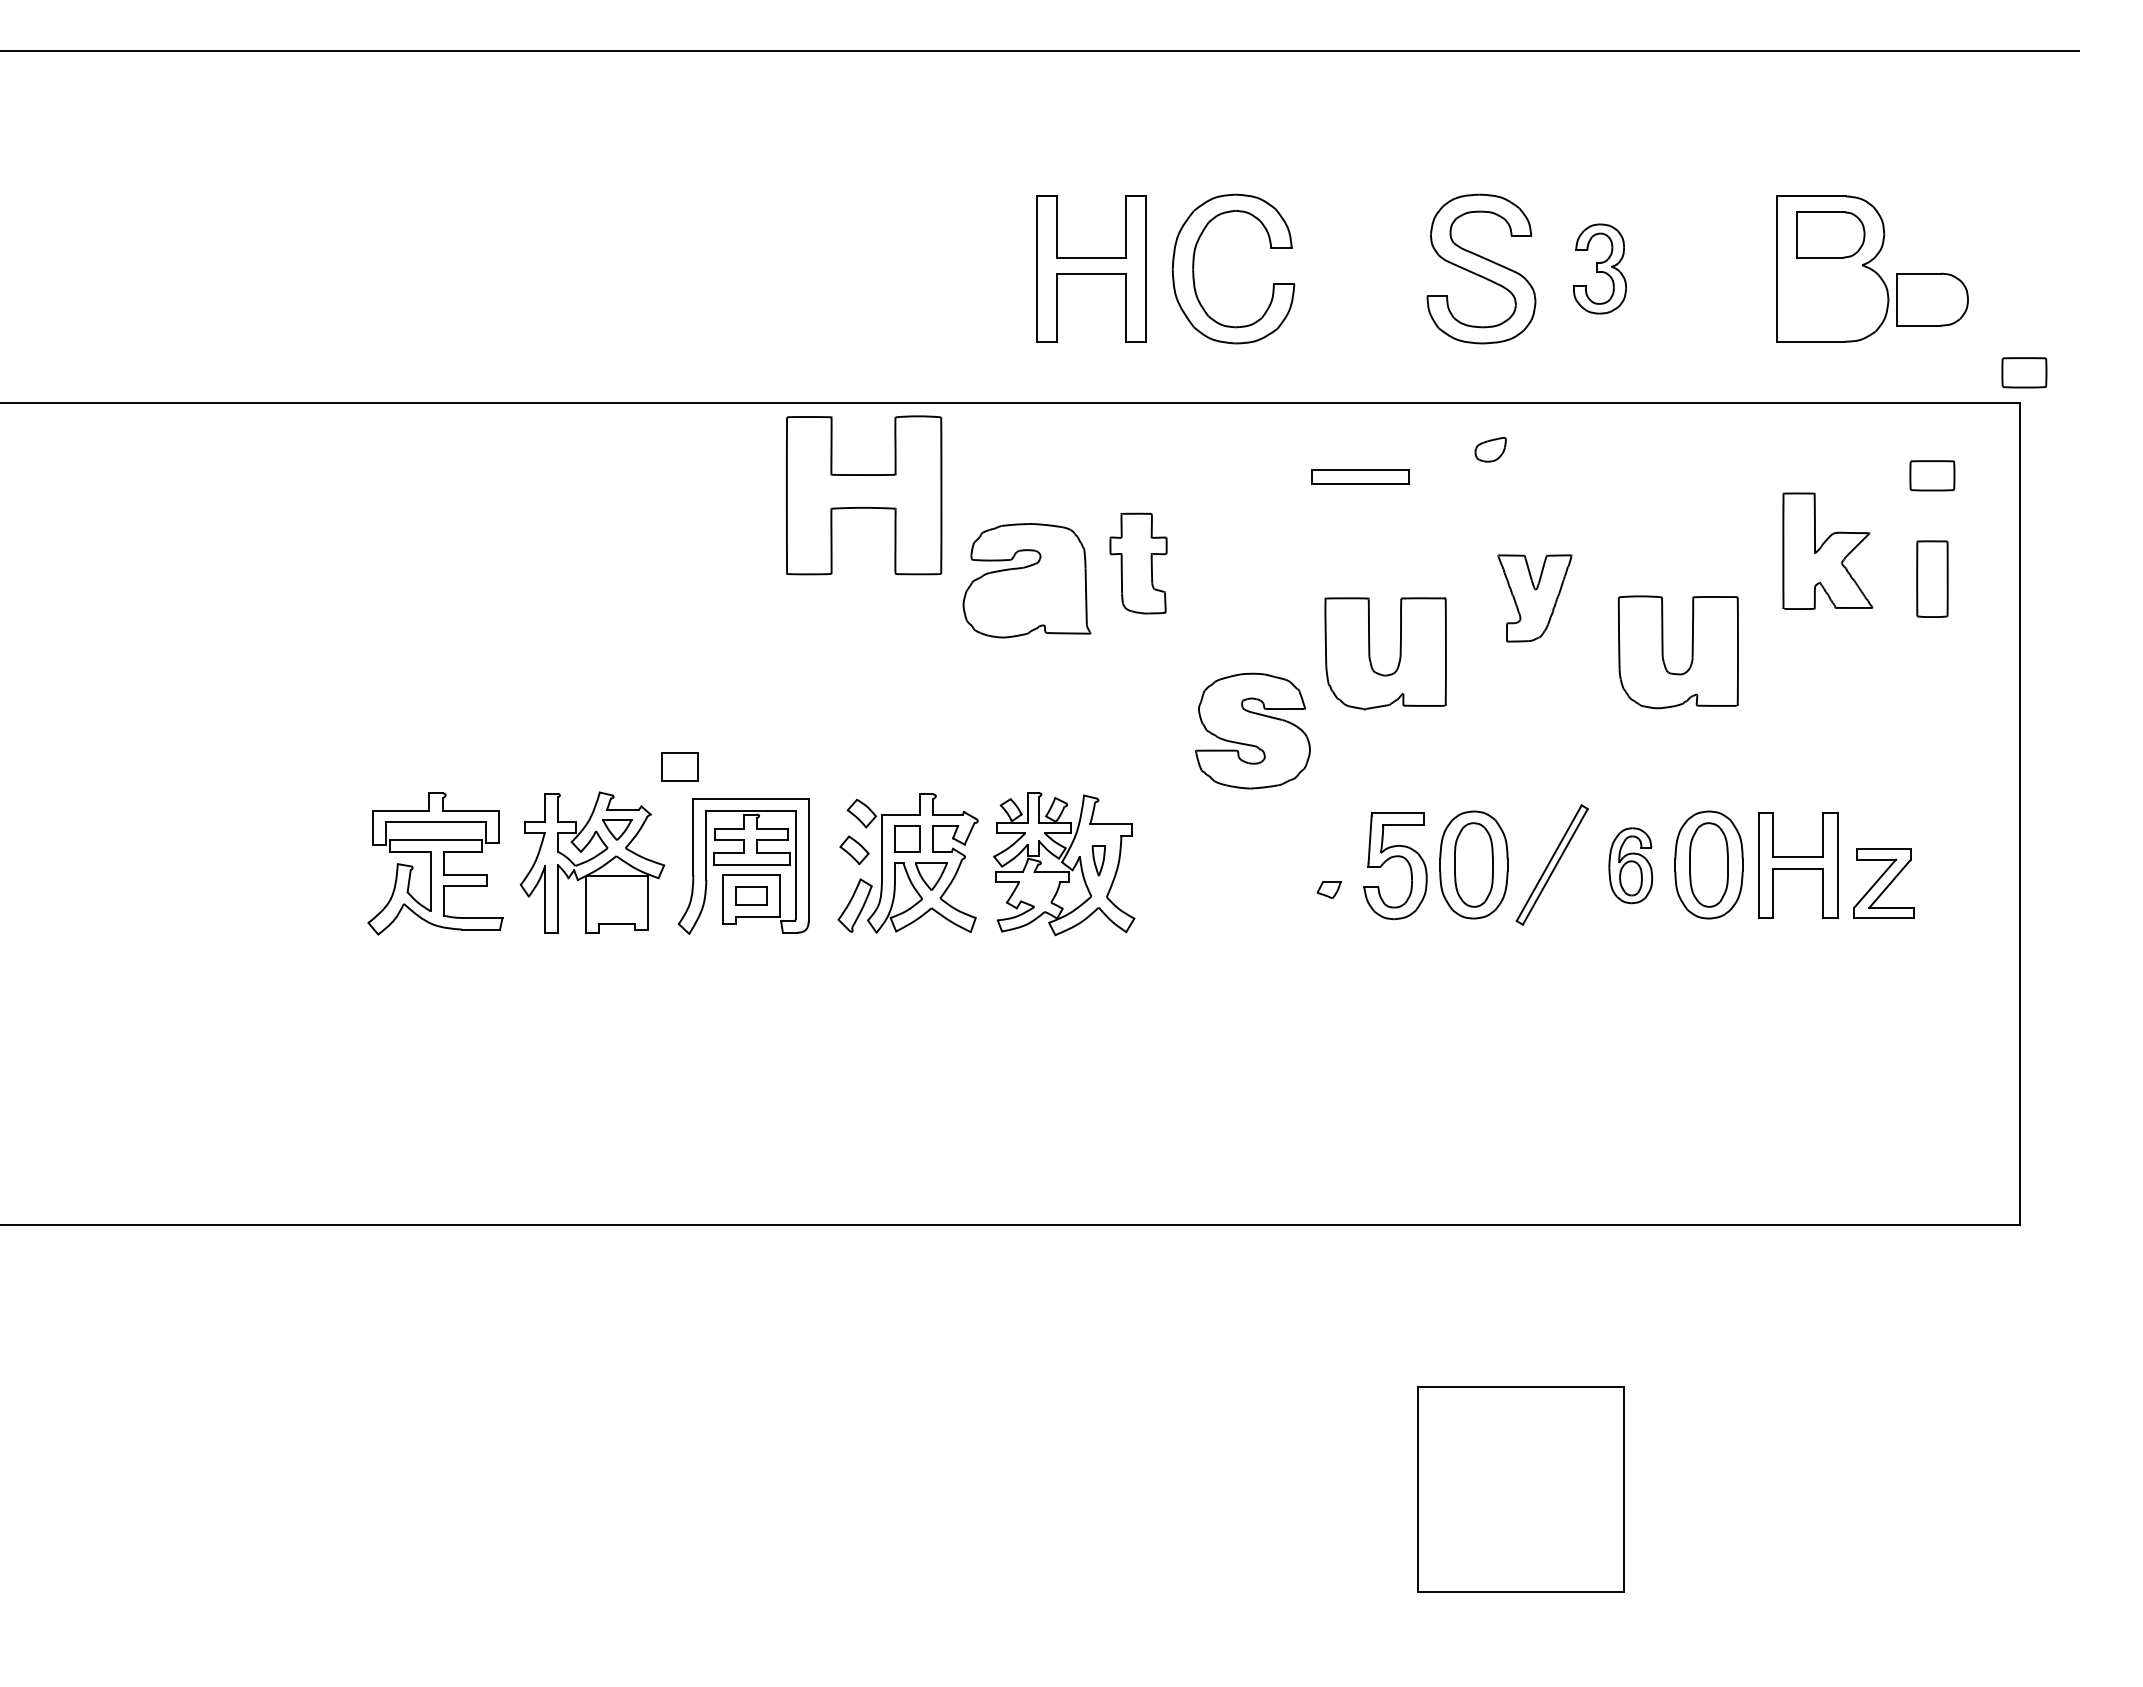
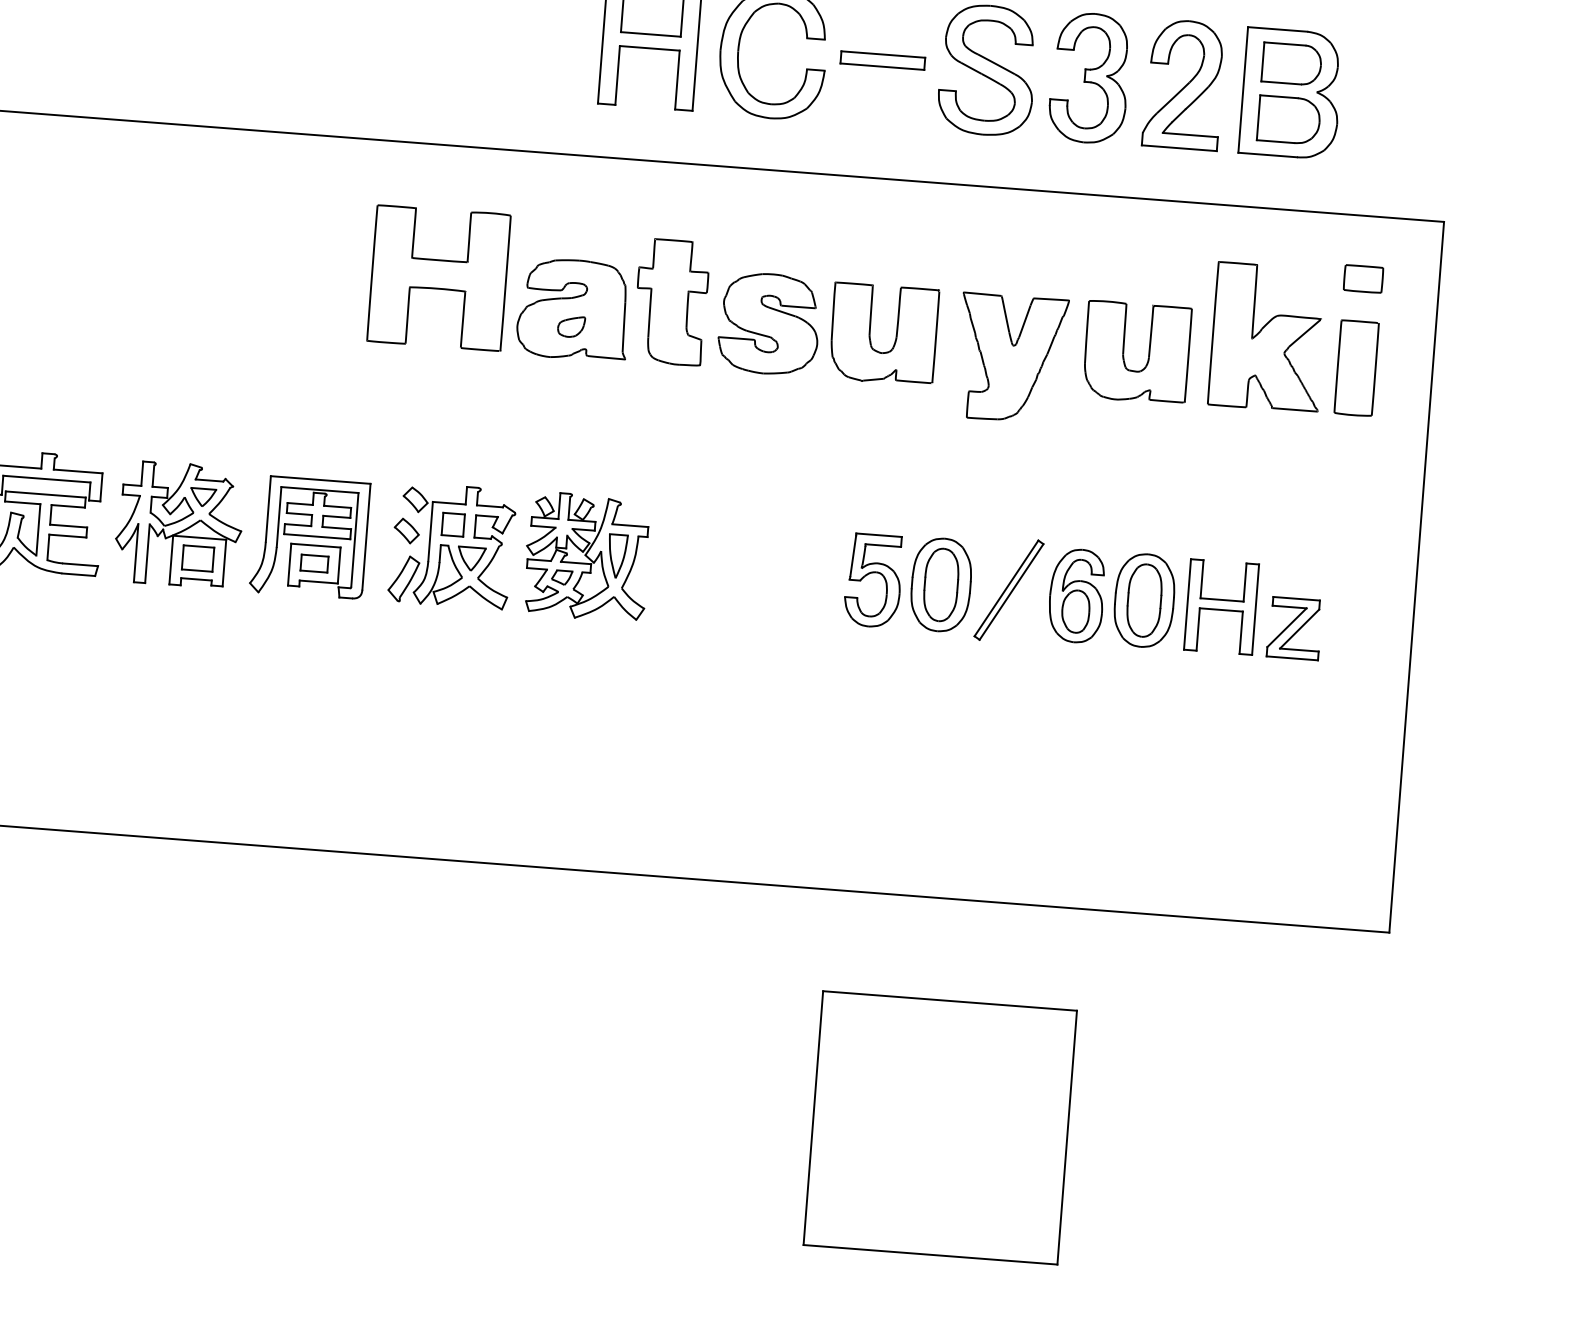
part: (1708, 267) -> (1183, 84), added
part: (1599, 268) -> (1089, 77), size x1.67
part: (1932, 299) -> (1288, 119), moved
part: (2024, 372) -> (1449, 195), removed
part: (1490, 449) -> (571, 326), moved
part: (1360, 476) -> (883, 60), moved
part: (864, 495) -> (439, 278), moved
part: (1827, 550) -> (1267, 336), size x1.43
part: (1138, 563) -> (671, 302), size x1.43
part: (1932, 579) -> (1356, 368), size x1.43
part: (1534, 598) -> (1011, 358), size x1.67
part: (1663, 652) -> (1124, 351), moved
part: (1399, 653) -> (895, 334), moved
part: (1252, 730) -> (768, 323), moved
part: (679, 766) -> (197, 557), moved
part: (1098, 860) -> (617, 556), size x1.67
part: (1630, 865) -> (1076, 595), size x1.43
part: (1328, 889) -> (561, 577), moved
part: (1520, 1489) -> (940, 1127), size x1.43

